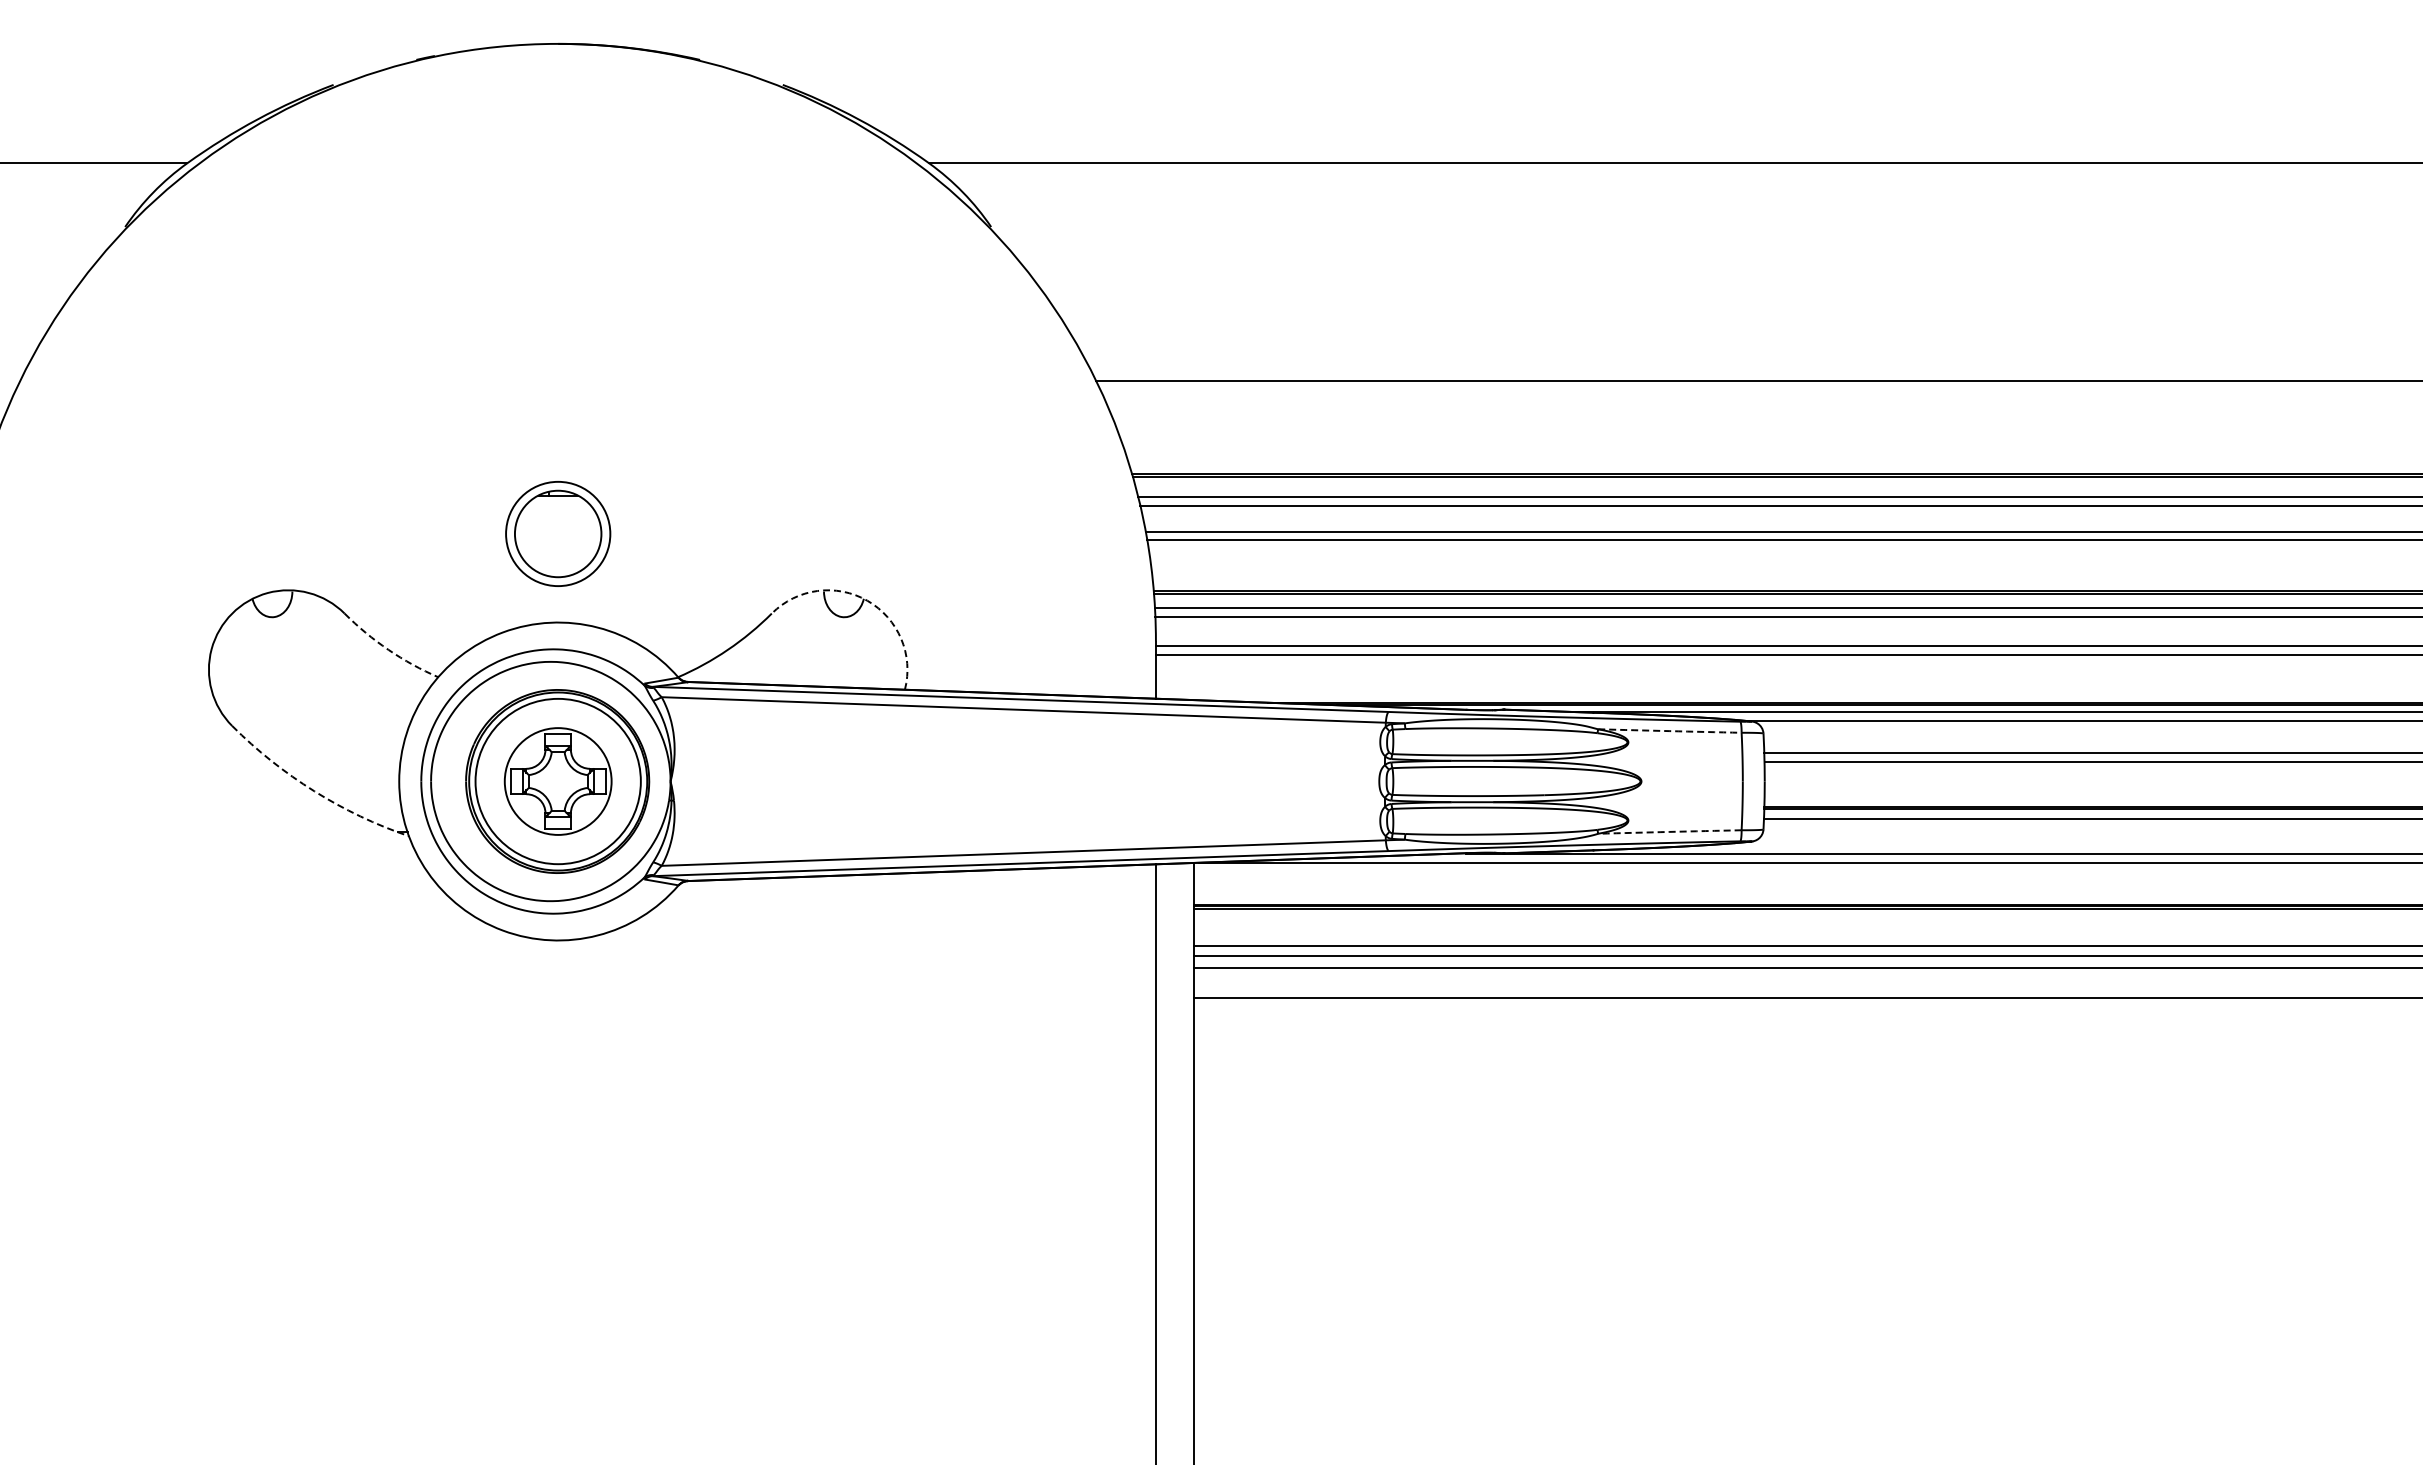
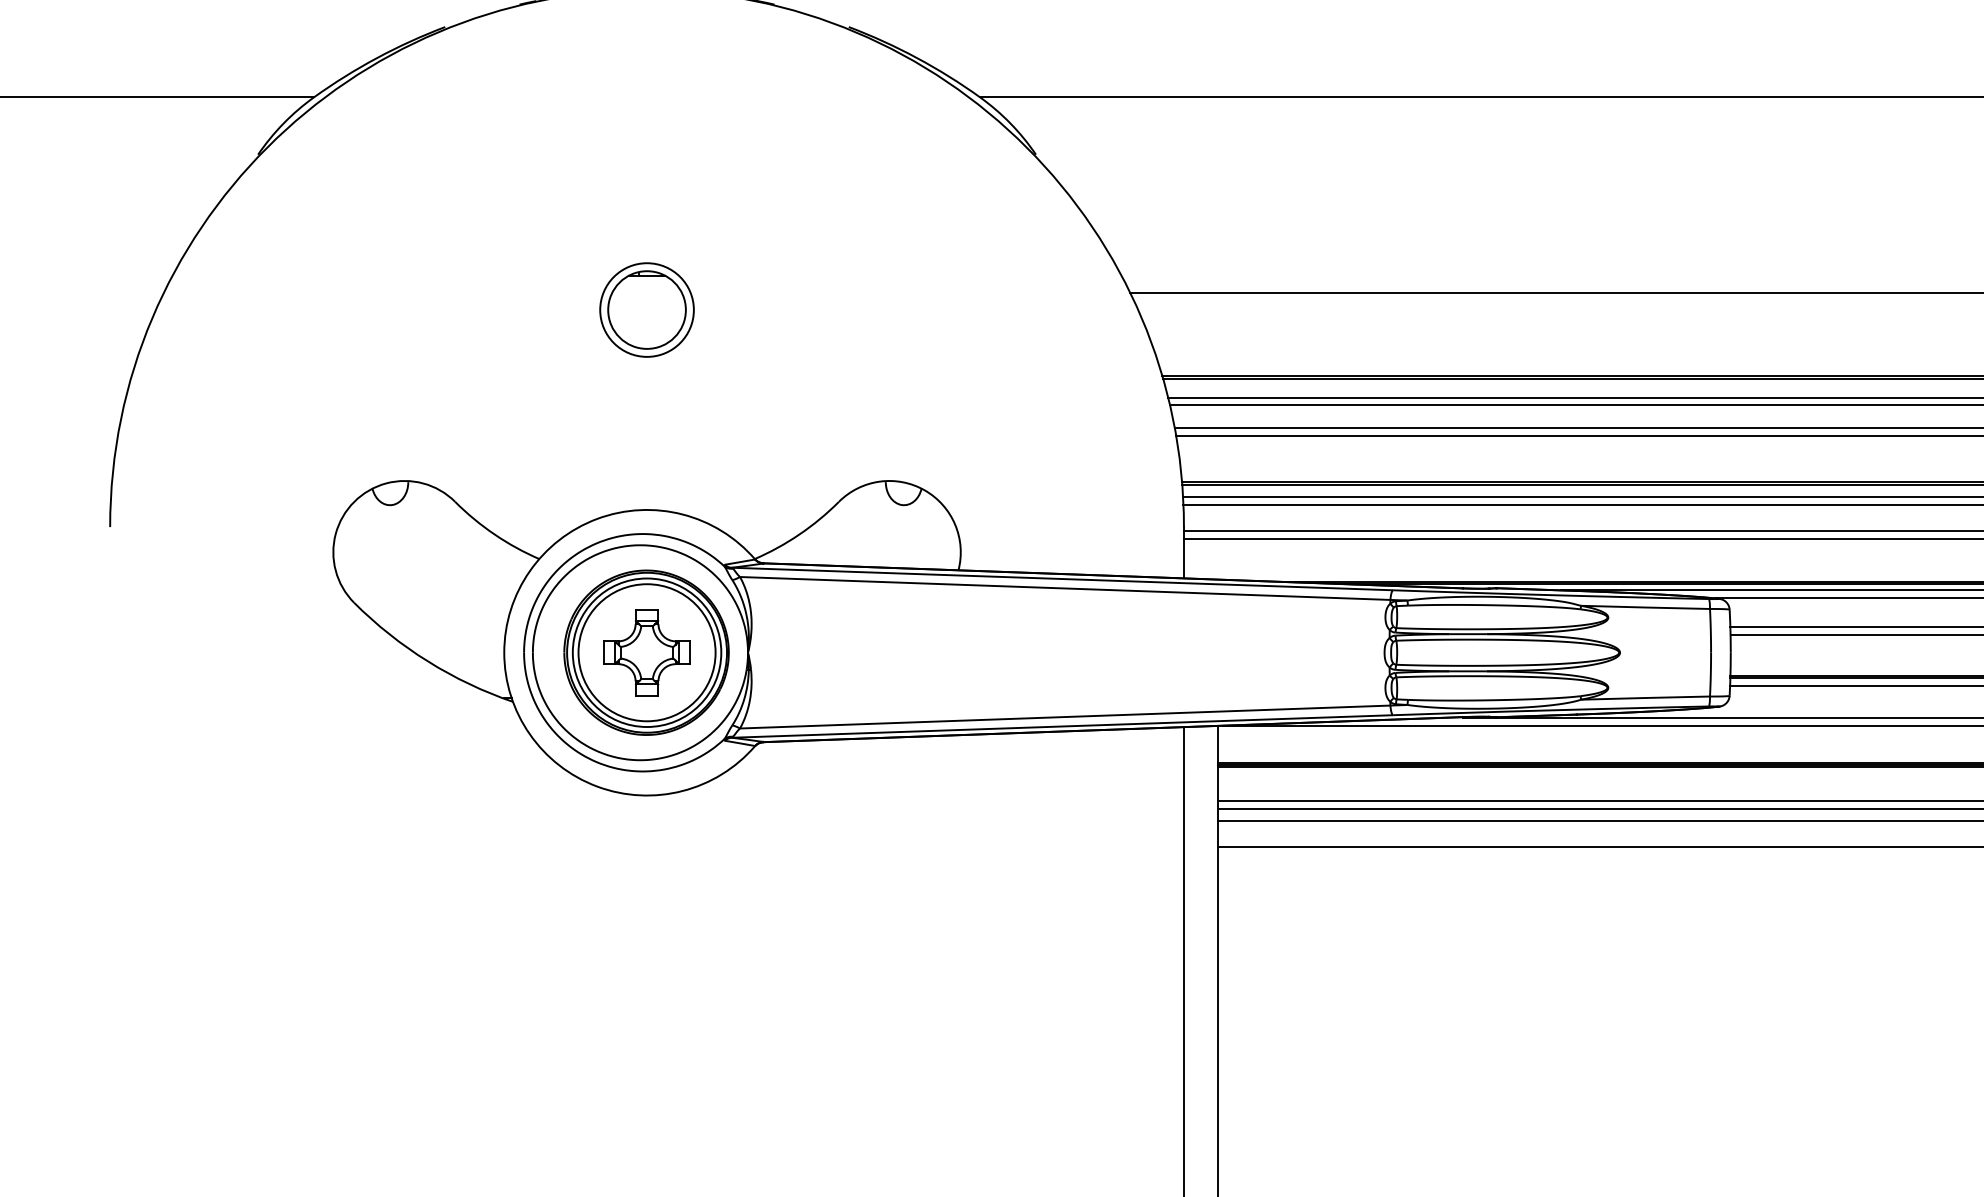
part: (558, 533) -> (647, 309), moved
arc: (867, 600) -> (924, 490), dashed -> solid
arc: (388, 649) -> (494, 534), dashed -> solid
arc: (1669, 731) -> (1645, 607), dashed -> solid
circle: (557, 781) -> (646, 652), size x1.43
arc: (314, 791) -> (428, 661), dashed -> solid
arc: (1669, 831) -> (1645, 697), dashed -> solid

